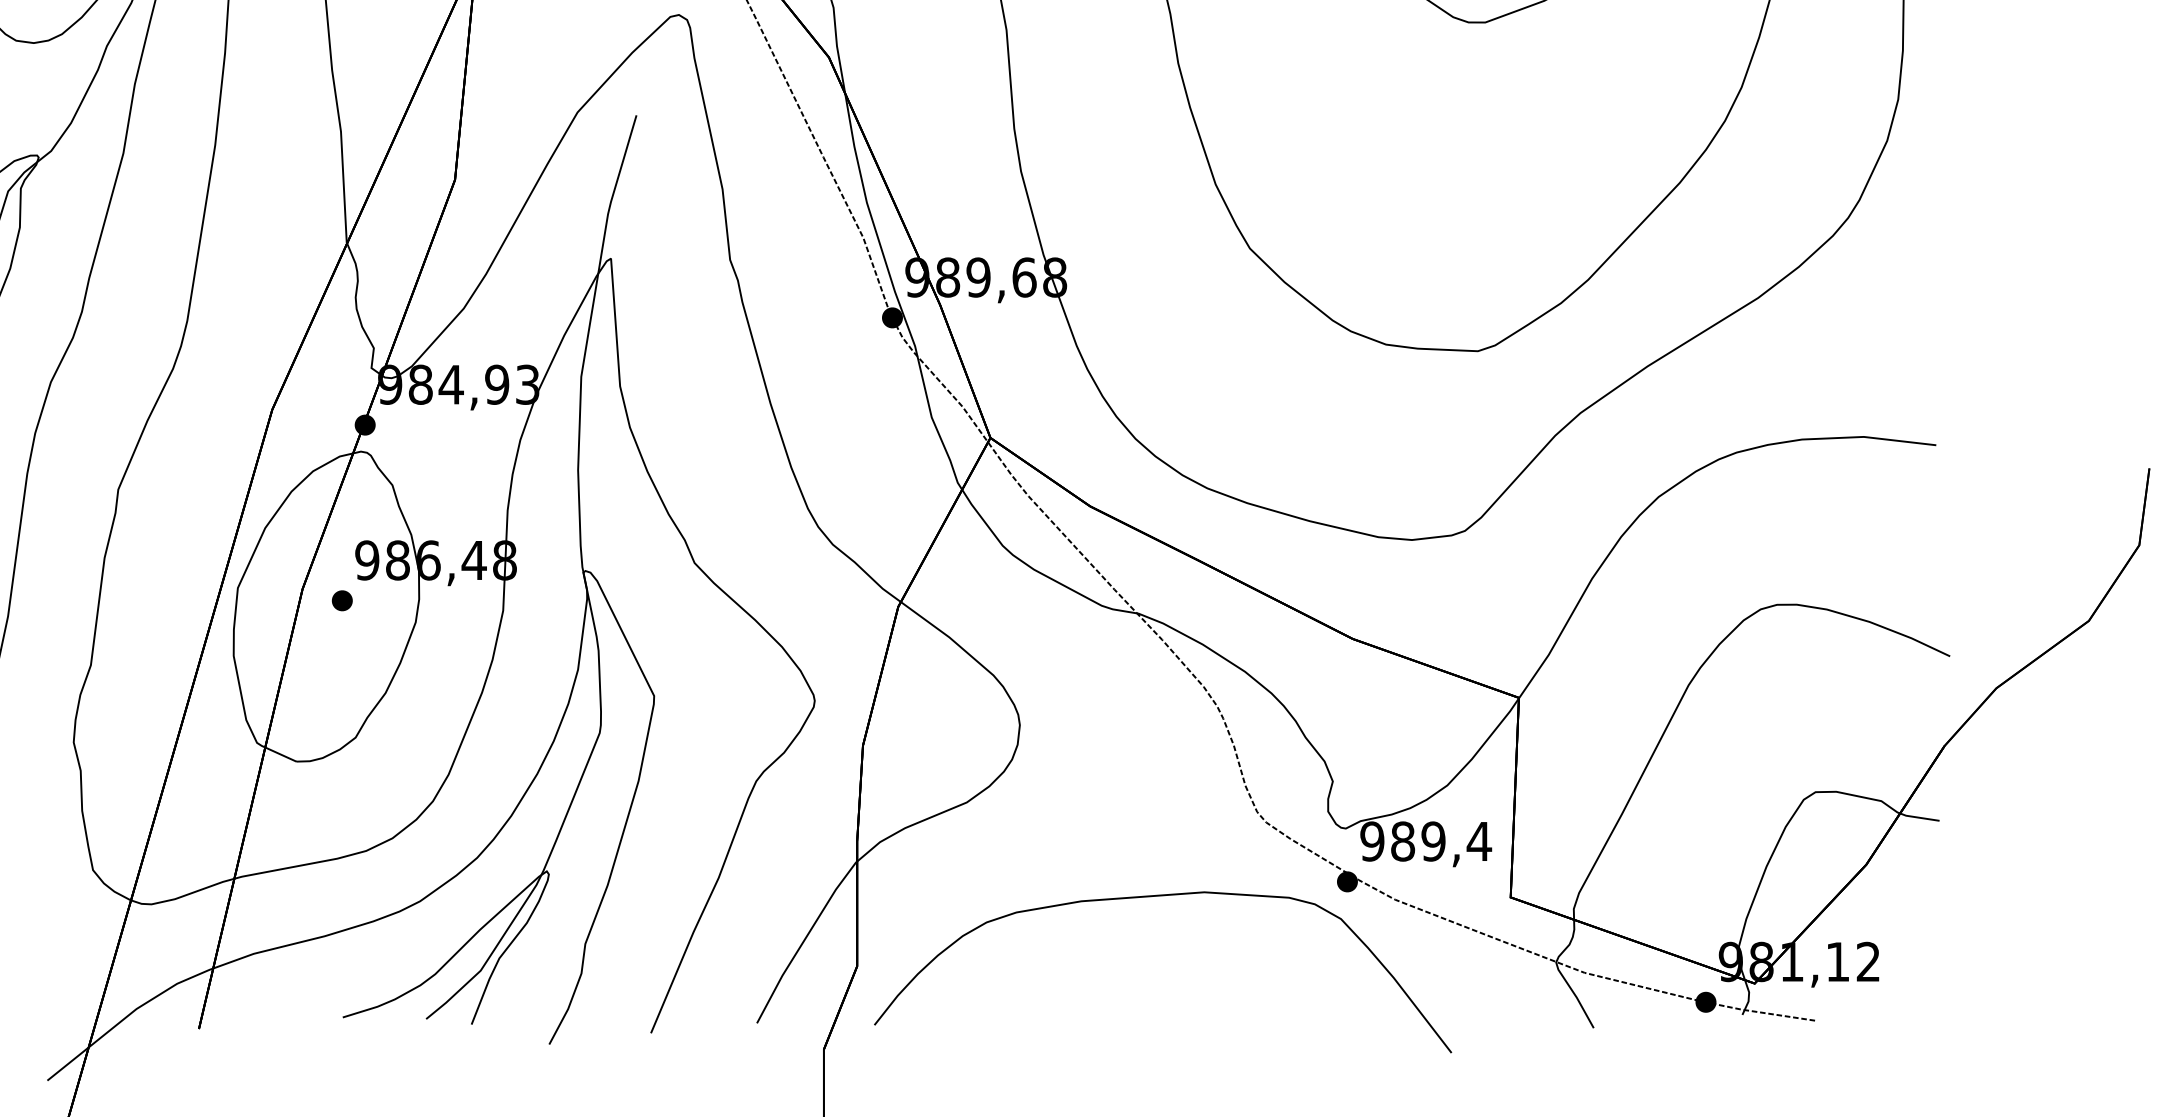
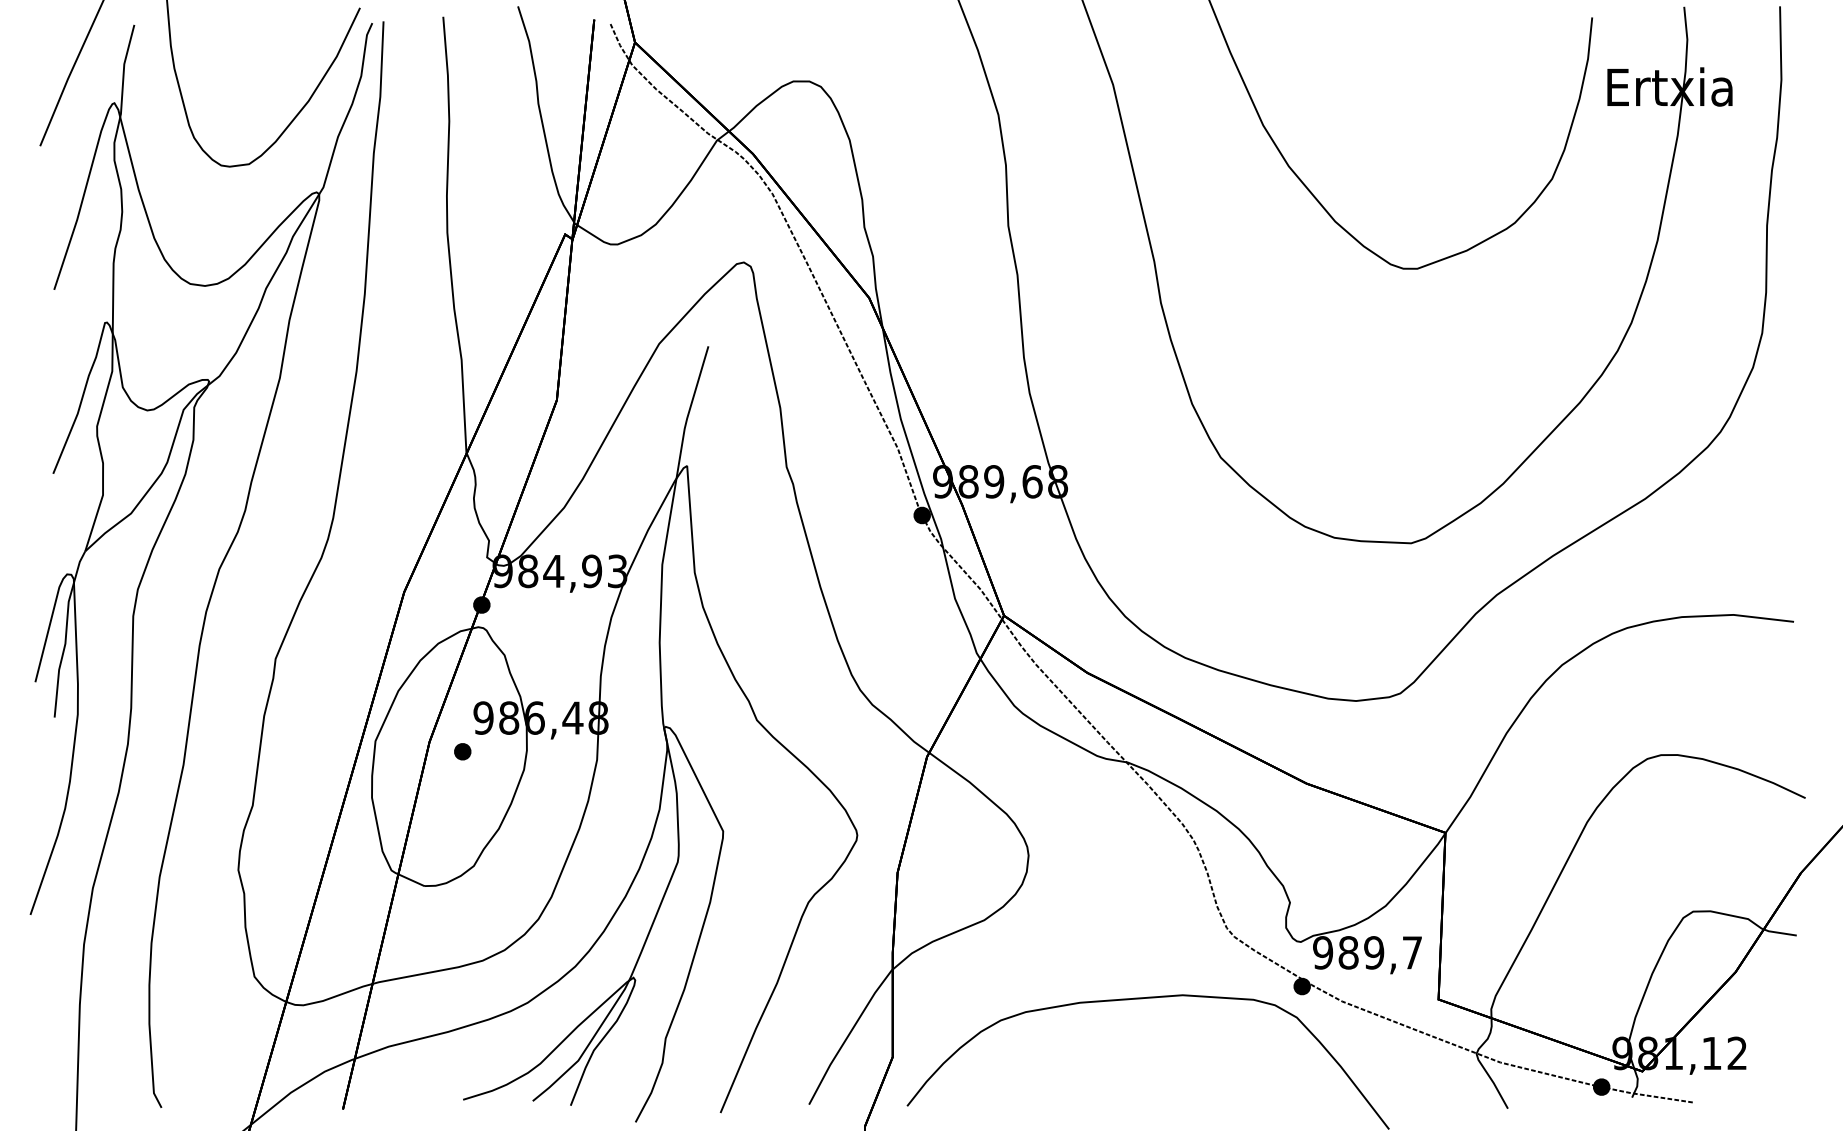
text: (1478, 841) -> (1411, 952), 989,4 -> 989,7

